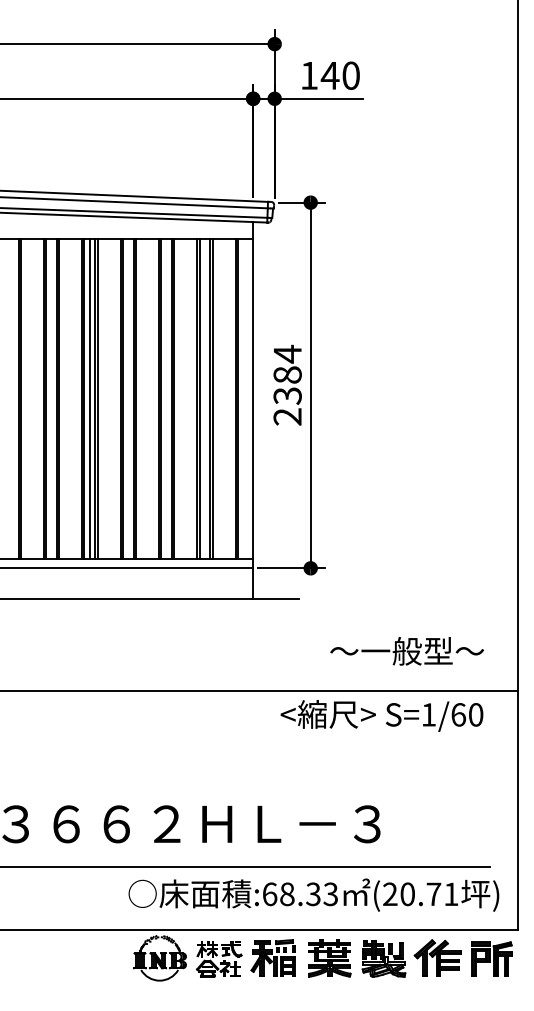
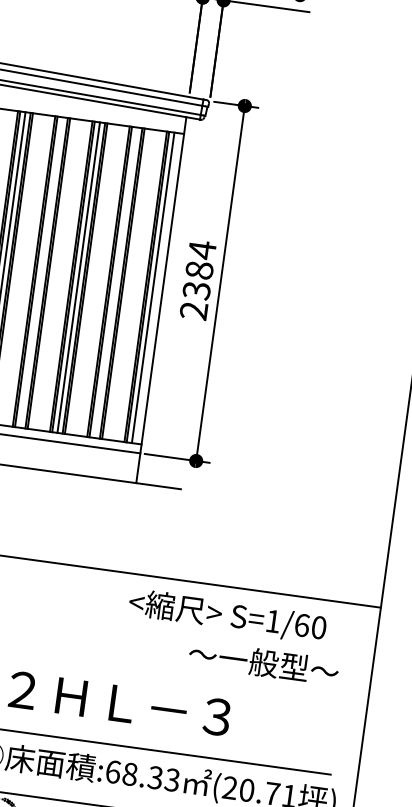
line: (166, 399) -> (78, 277), added
line: (243, 399) -> (153, 288), added
text: (406, 651) -> (263, 663), moved
text: (381, 715) -> (227, 615), moved

